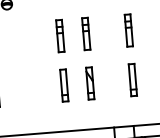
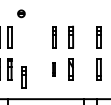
part: (62, 85) -> (53, 69), size x0.6
part: (17, 101) -> (23, 77), added

